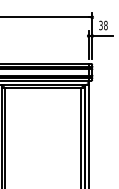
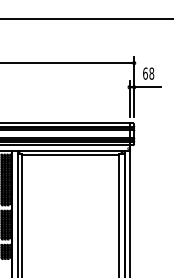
text: (101, 25) -> (145, 73), 38 -> 68

